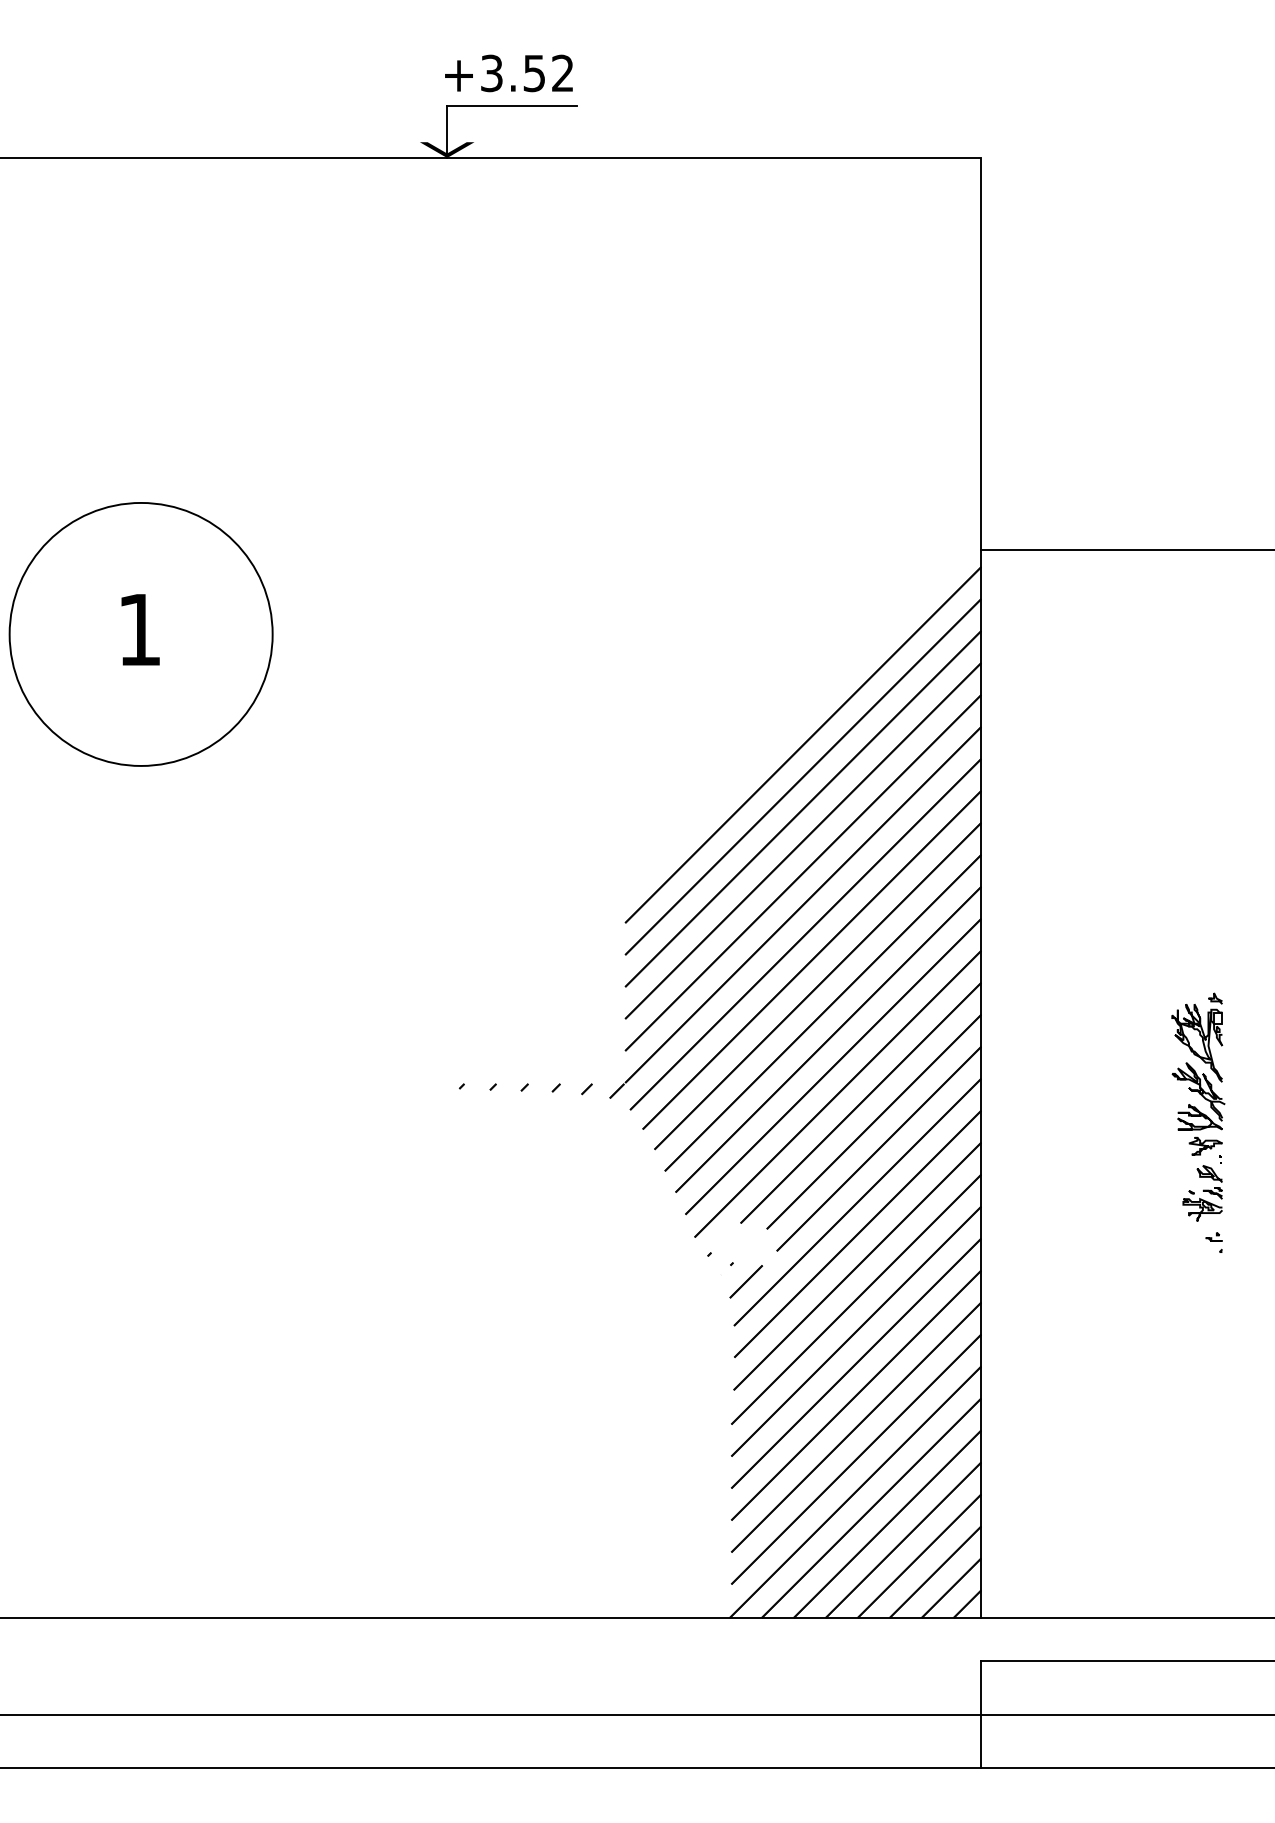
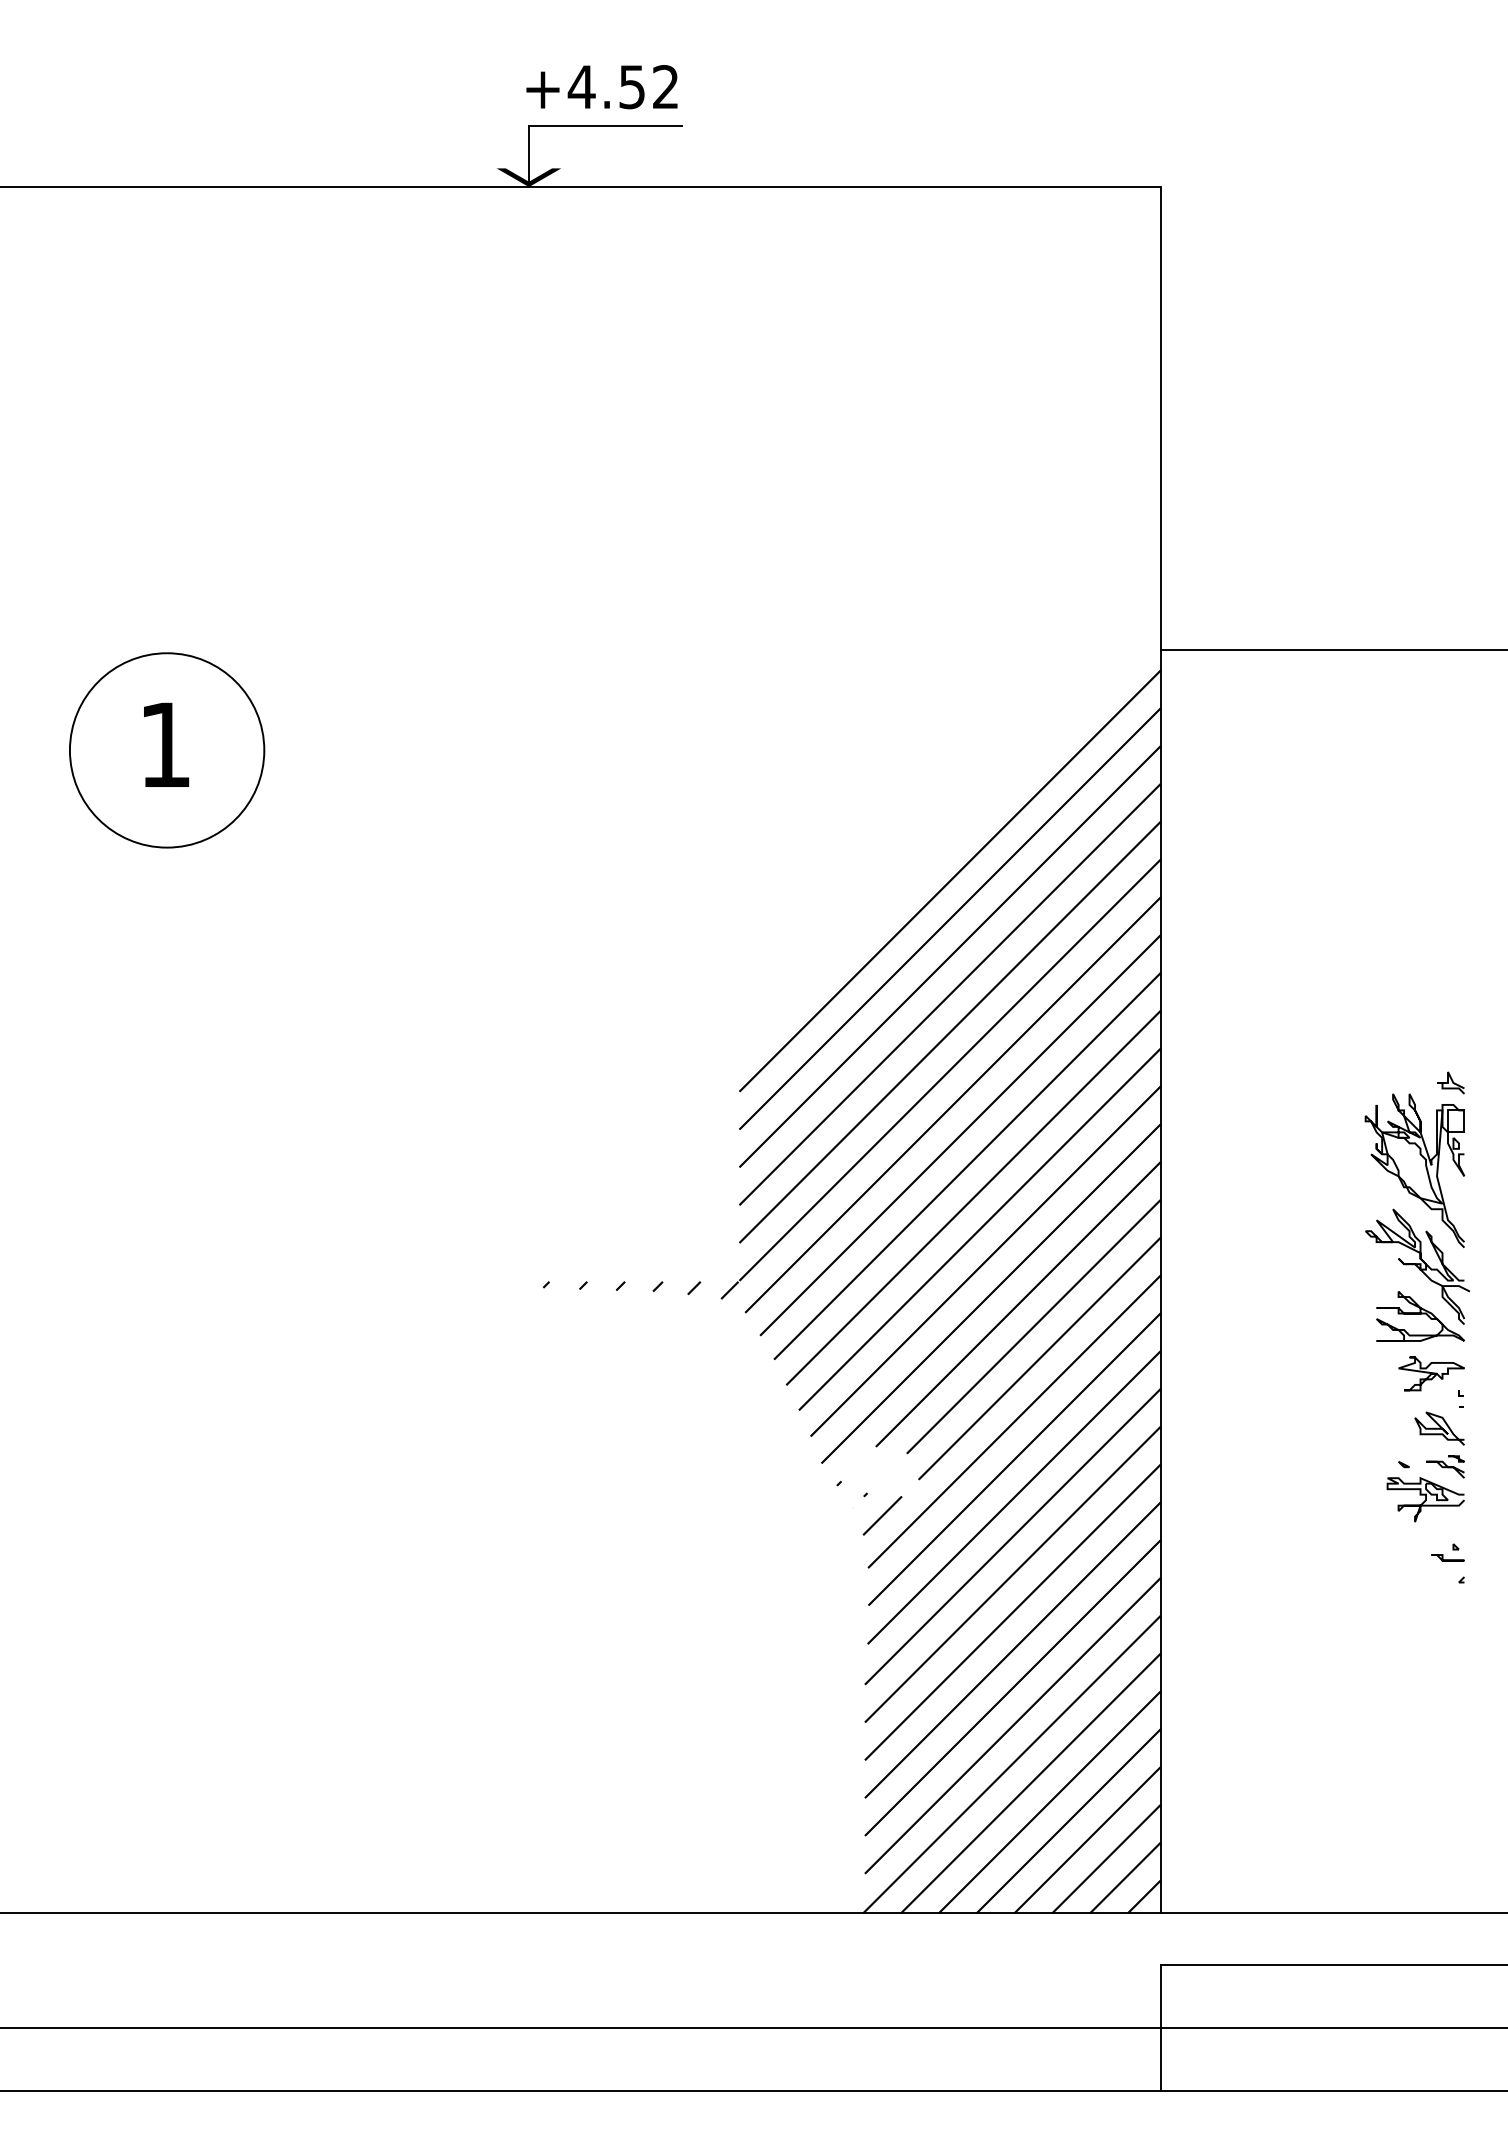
text: (491, 73) -> (581, 87), +3.52 -> +4.52
circle: (140, 634) -> (166, 750), size x0.62
part: (1198, 1122) -> (1417, 1327), size x1.67

